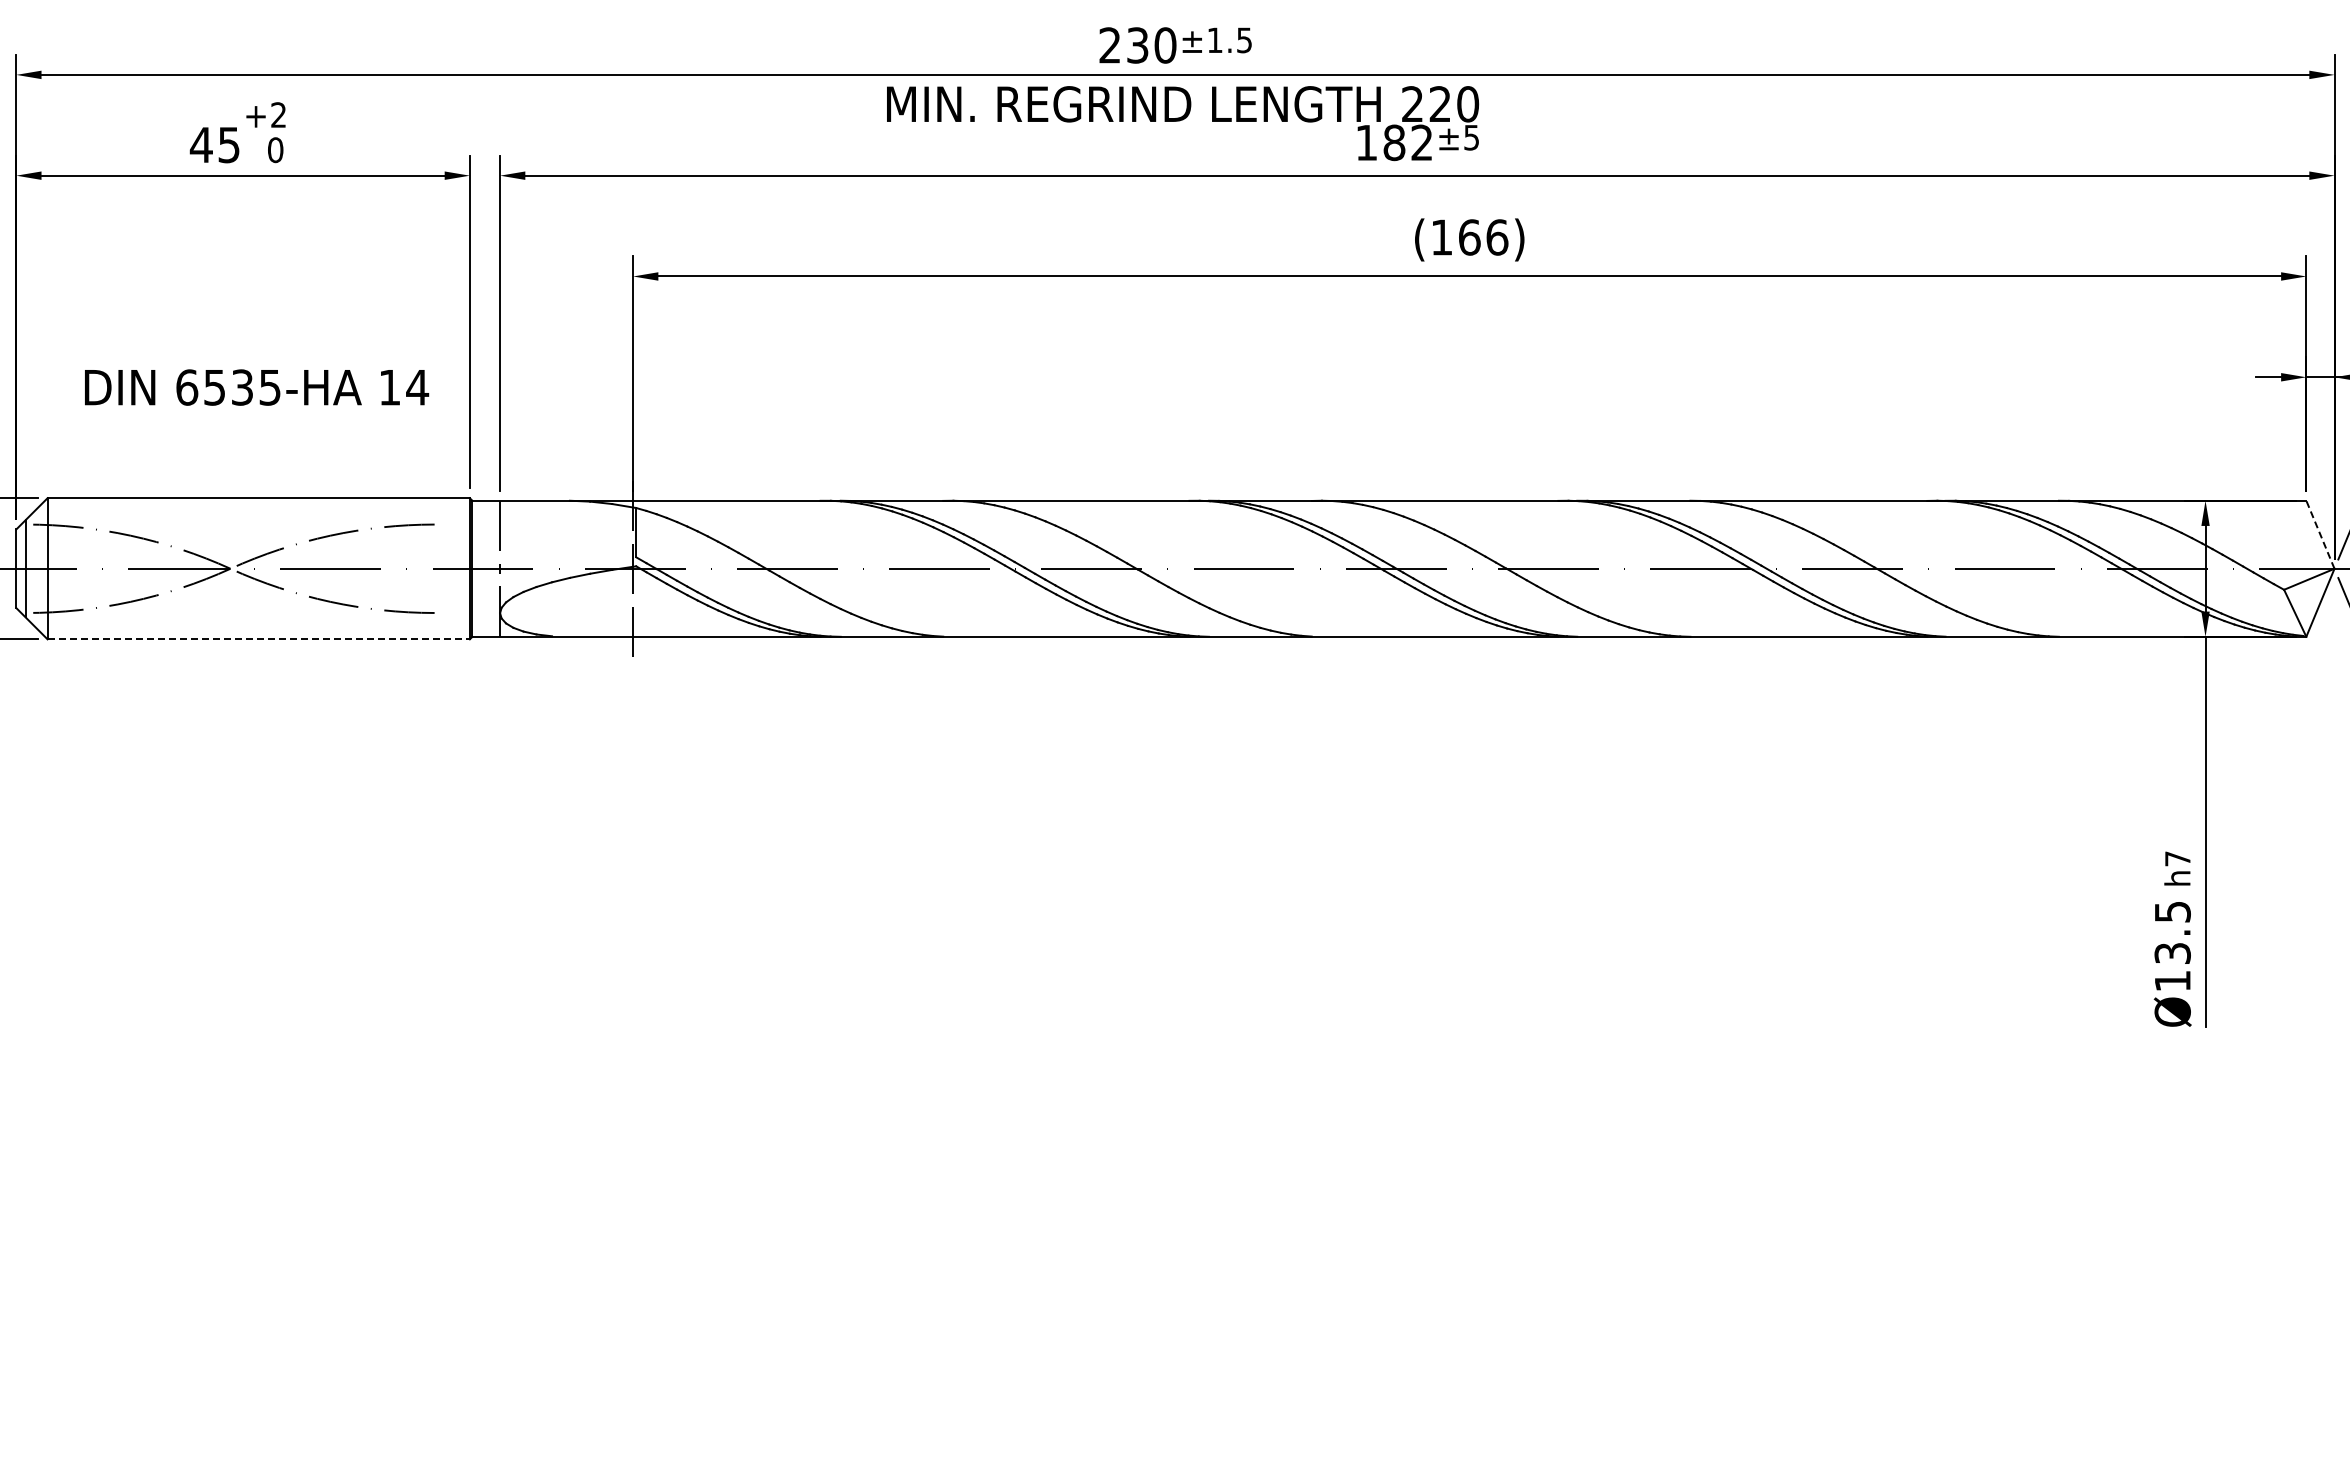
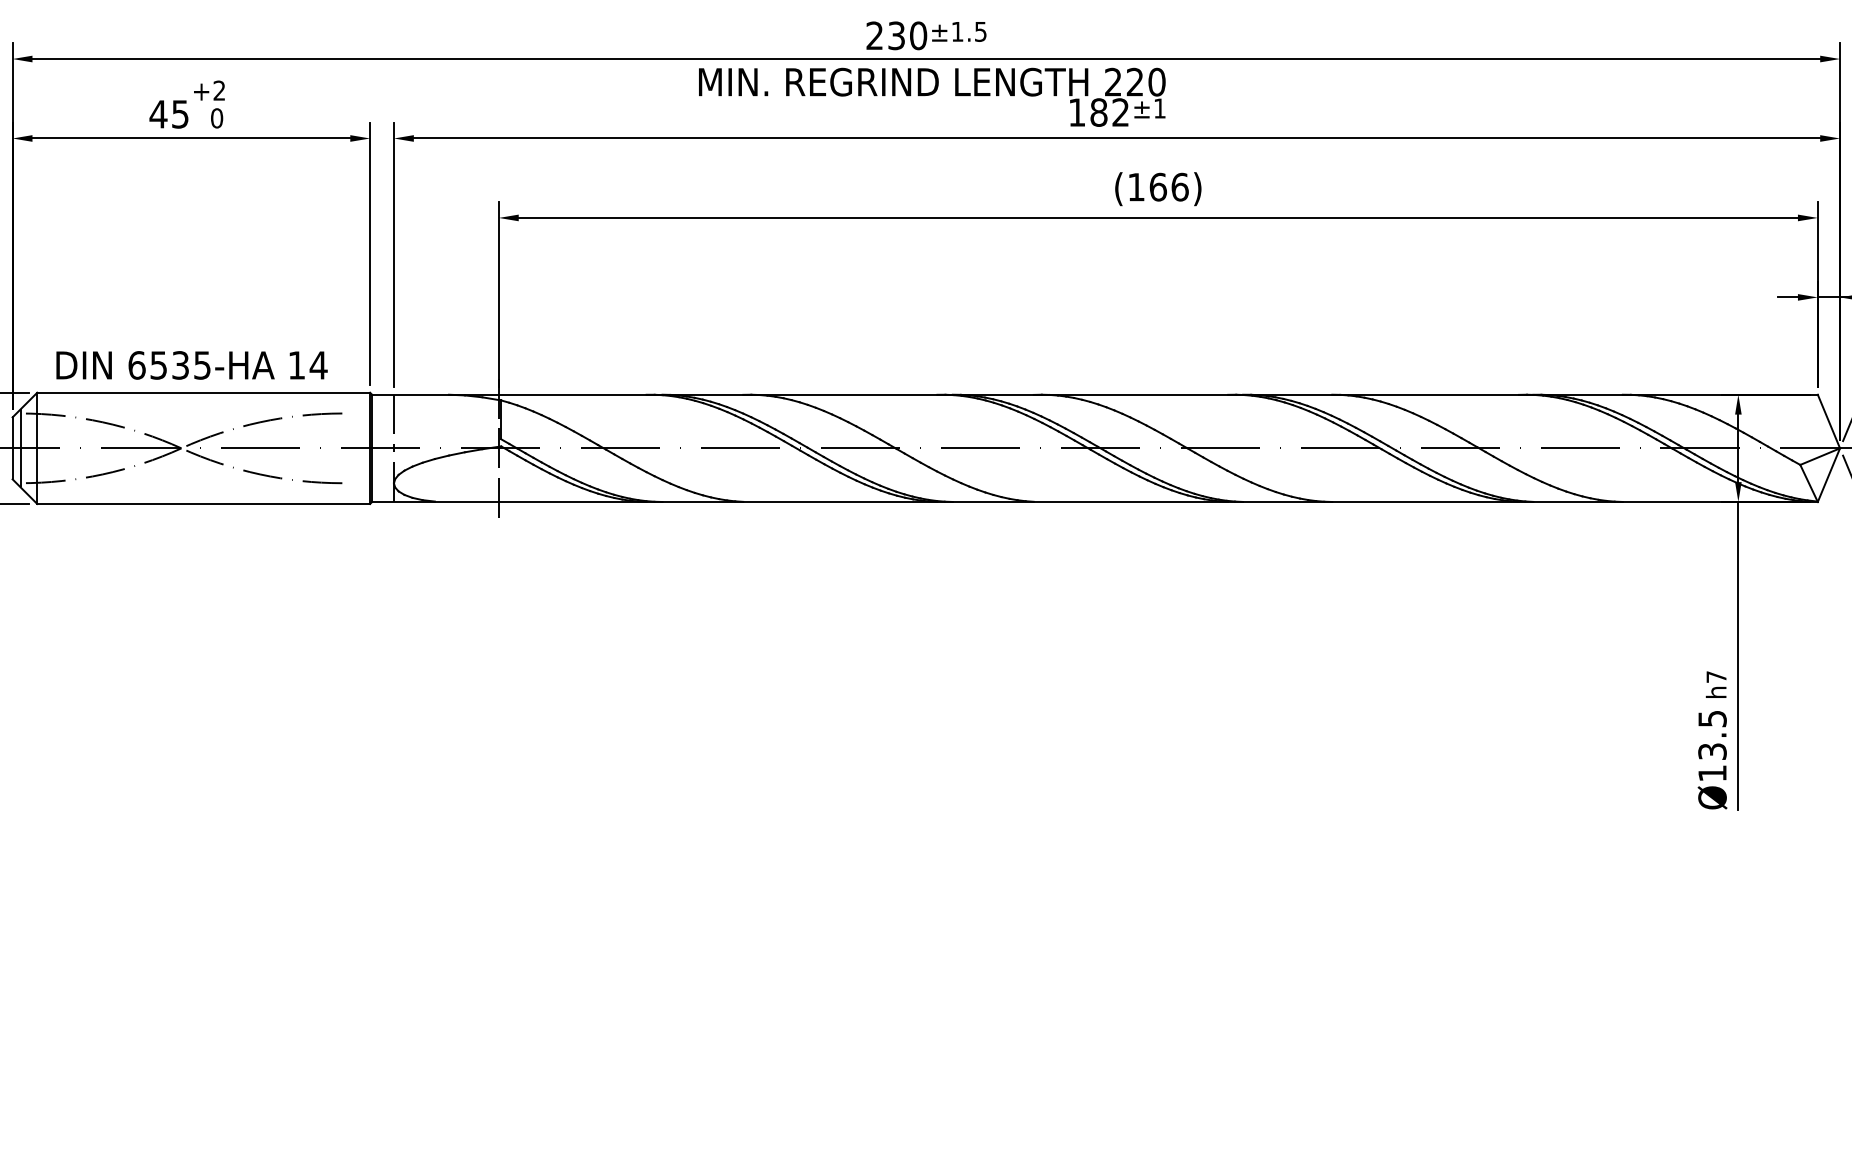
text: (1471, 137) -> (1159, 108), ±5 -> ±1
text: (257, 387) -> (192, 365), moved
line: (2320, 534) -> (1828, 421), dashed -> solid
line: (259, 639) -> (204, 504), dashed -> solid

